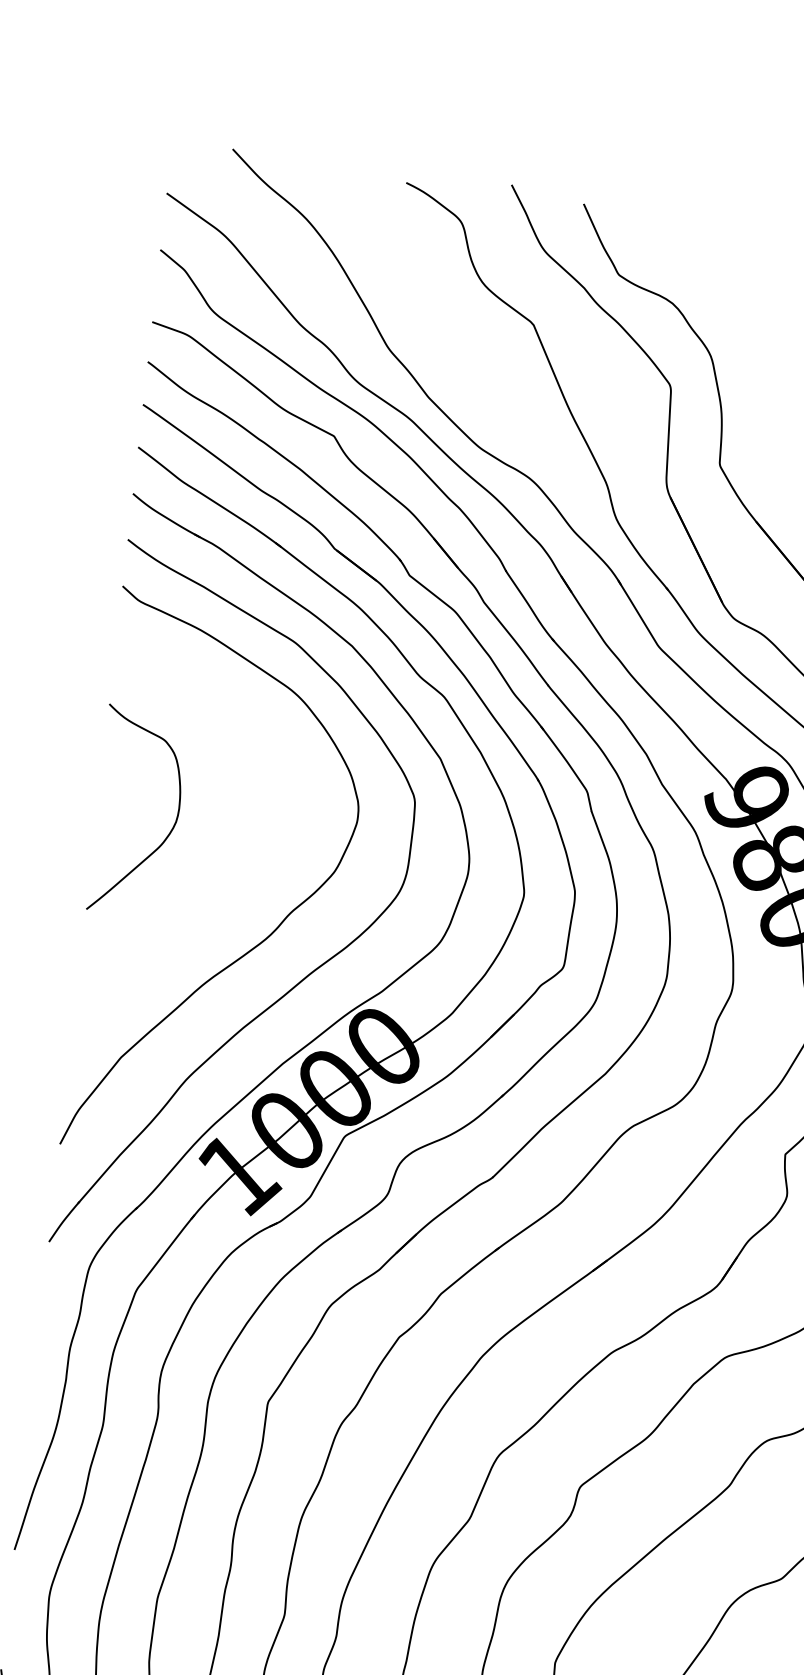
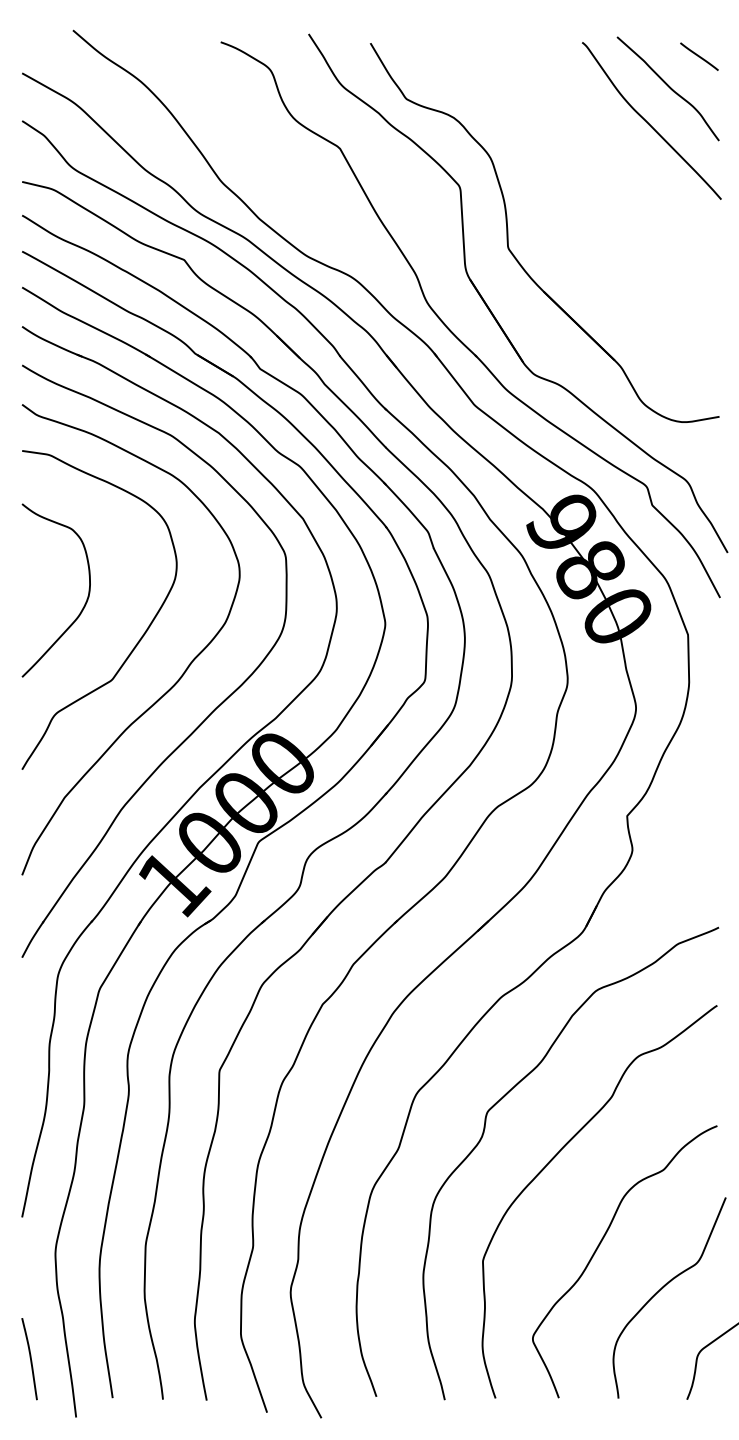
curve: (231, 878) -> (140, 637), added

